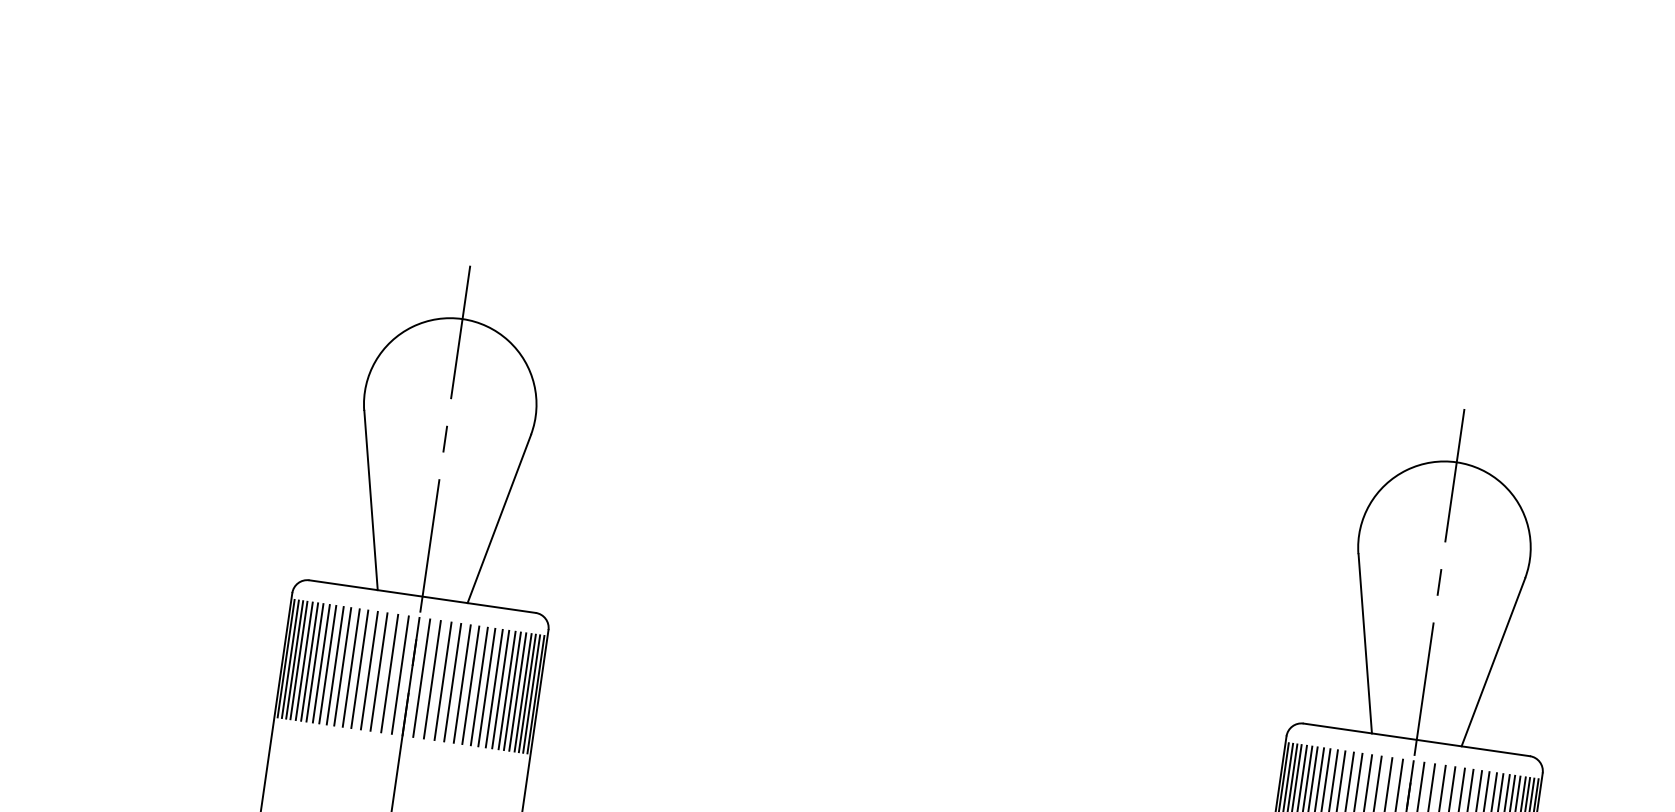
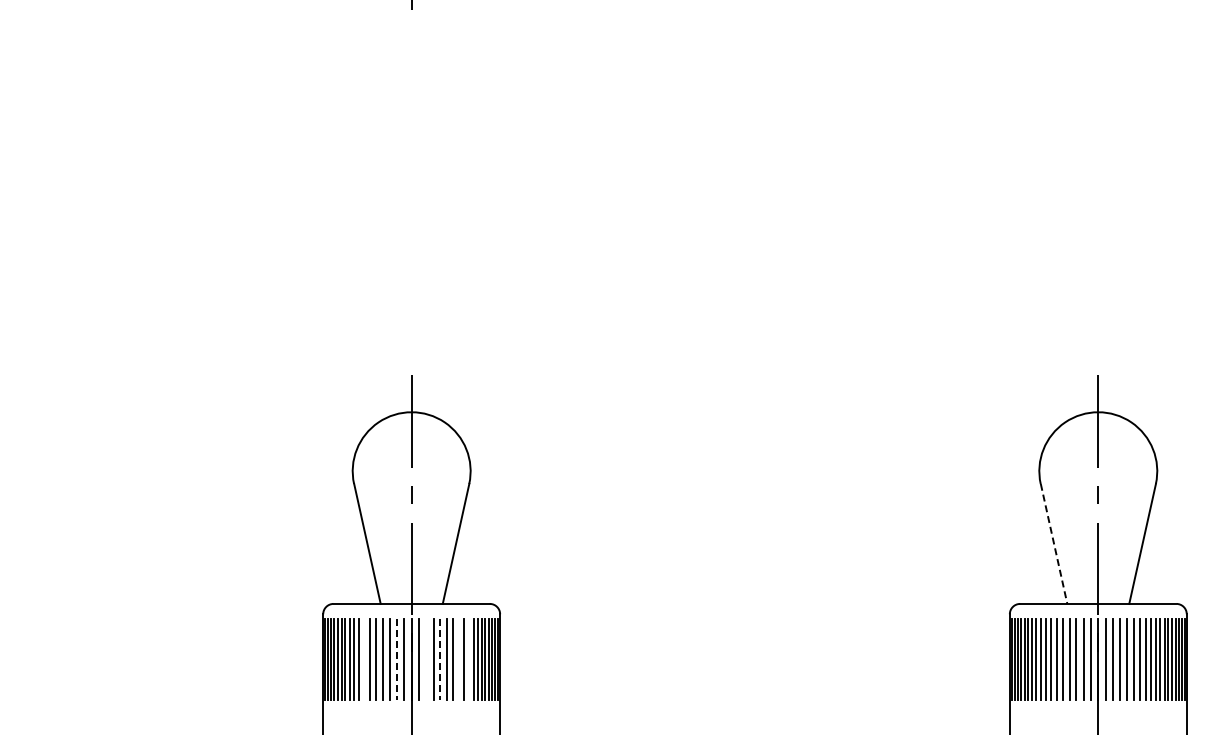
line: (1365, 644) -> (1054, 544), solid -> dashed
line: (342, 665) -> (364, 658), removed
line: (388, 673) -> (396, 659), solid -> dashed
line: (432, 678) -> (426, 658), removed
line: (452, 683) -> (440, 659), solid -> dashed
line: (478, 685) -> (458, 658), removed
line: (494, 687) -> (469, 658), removed

